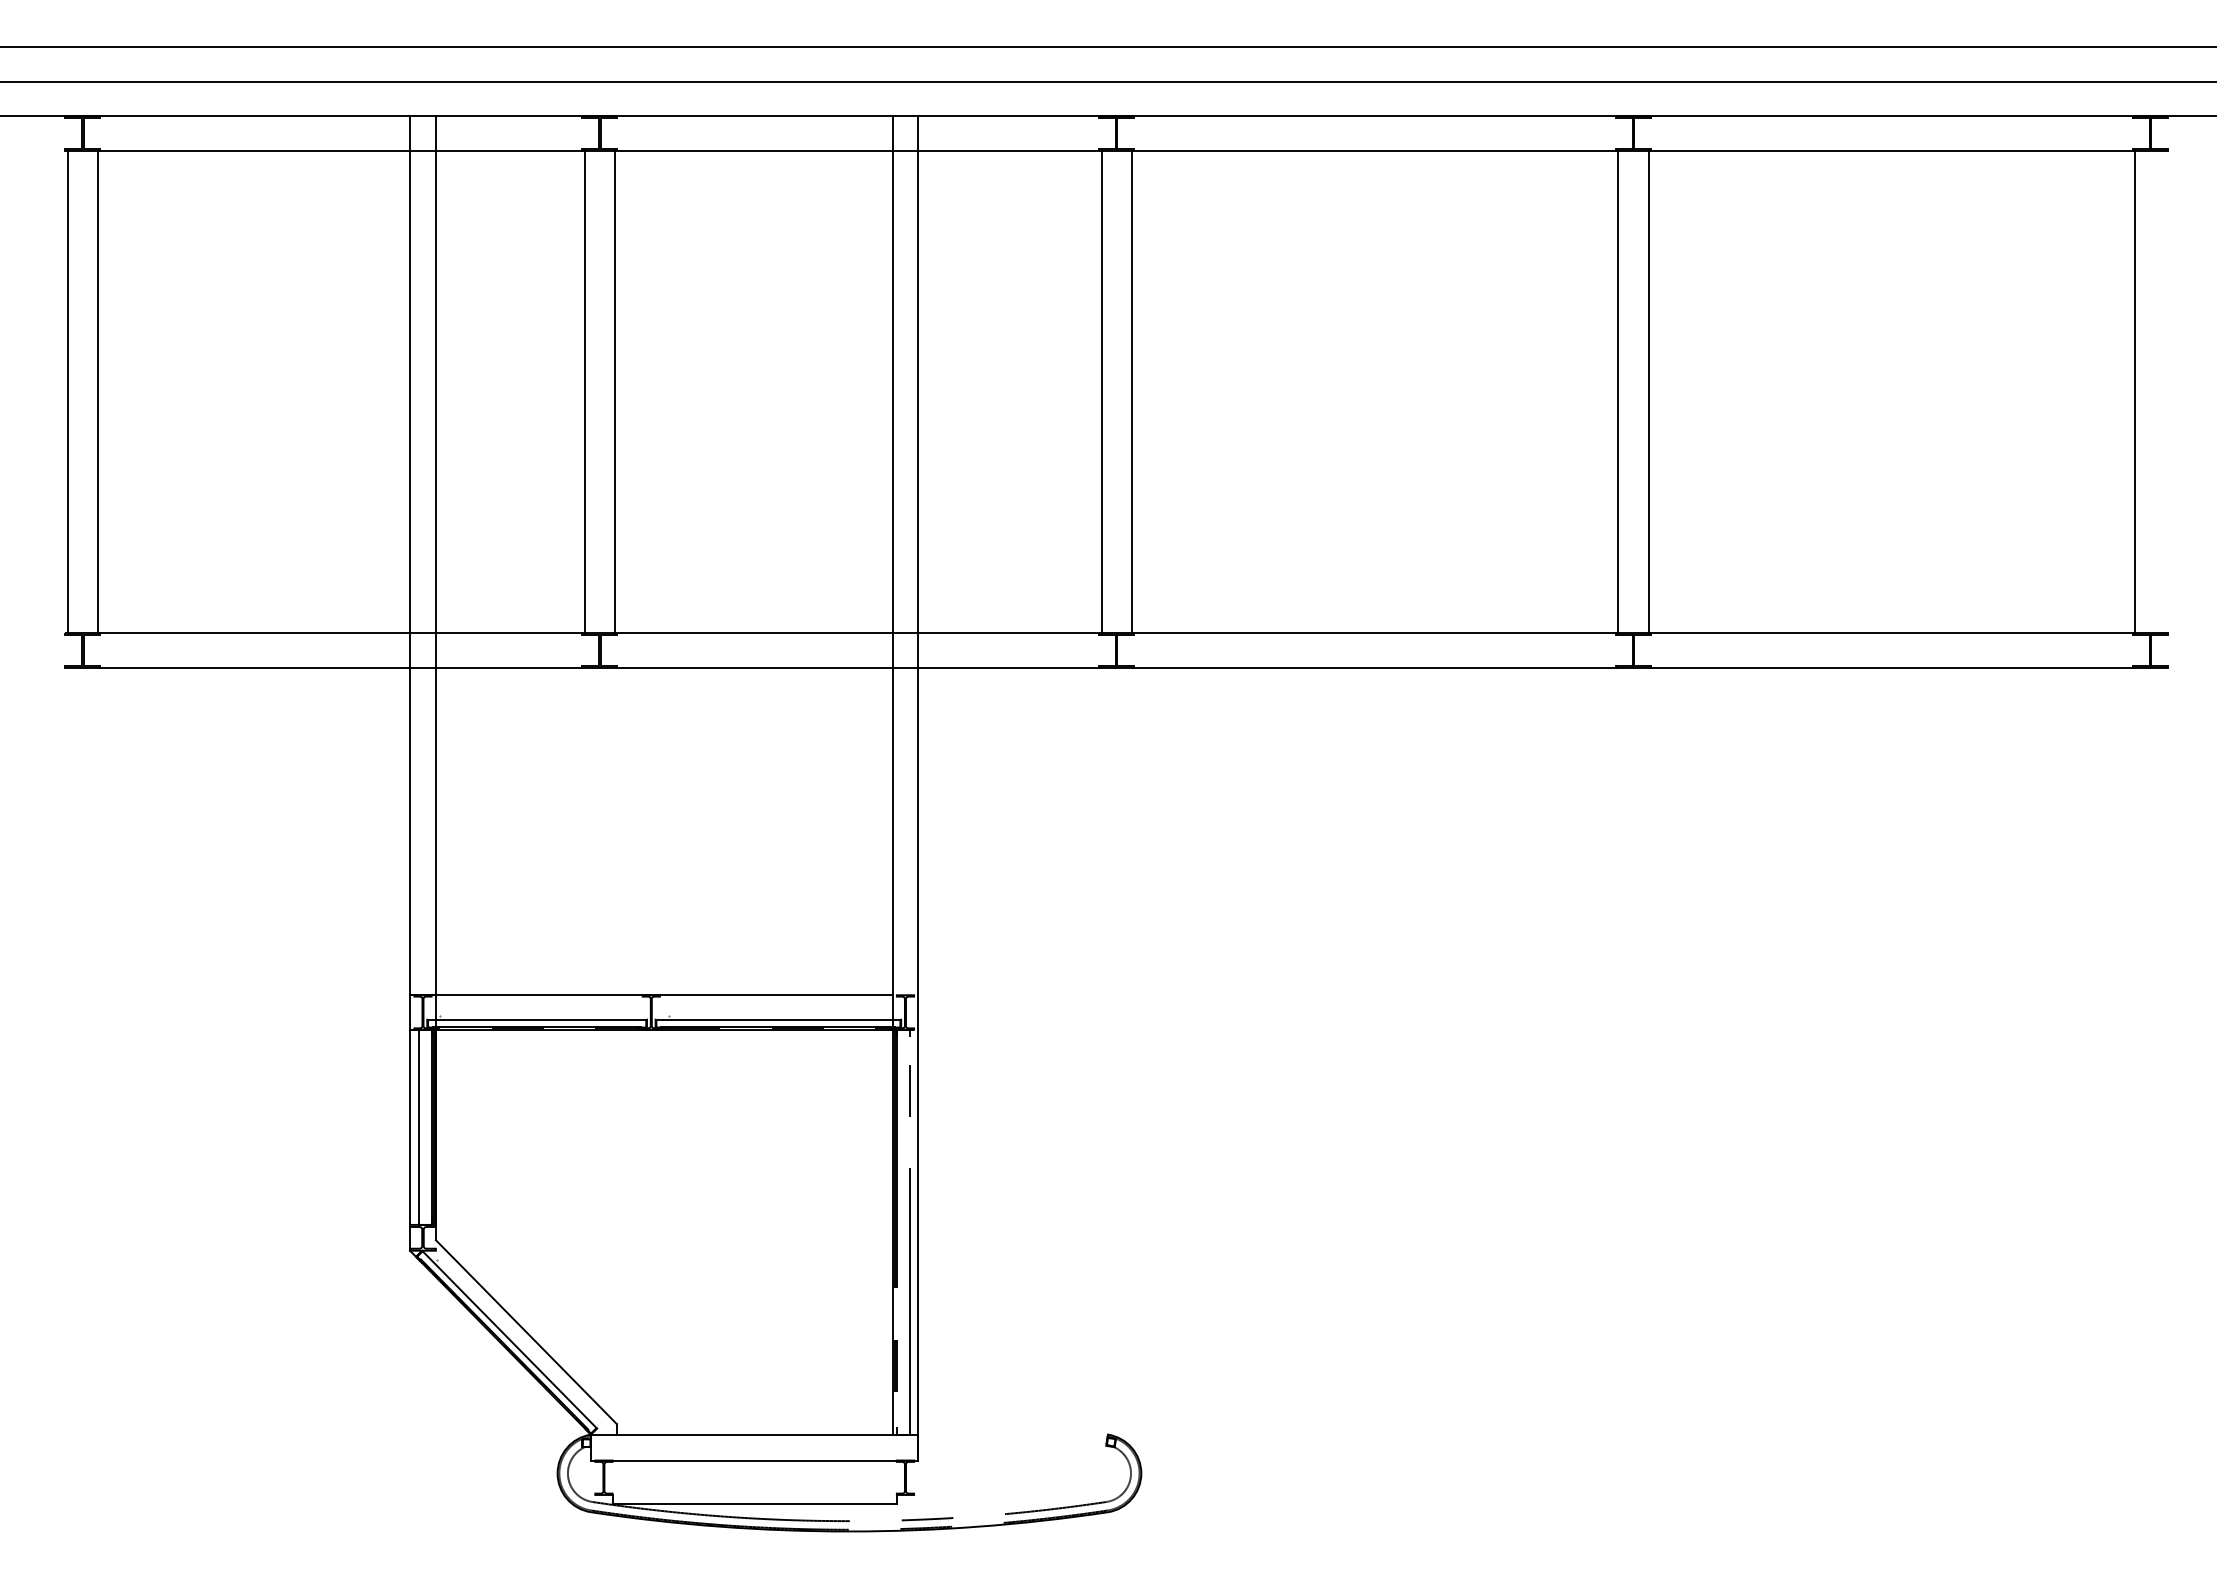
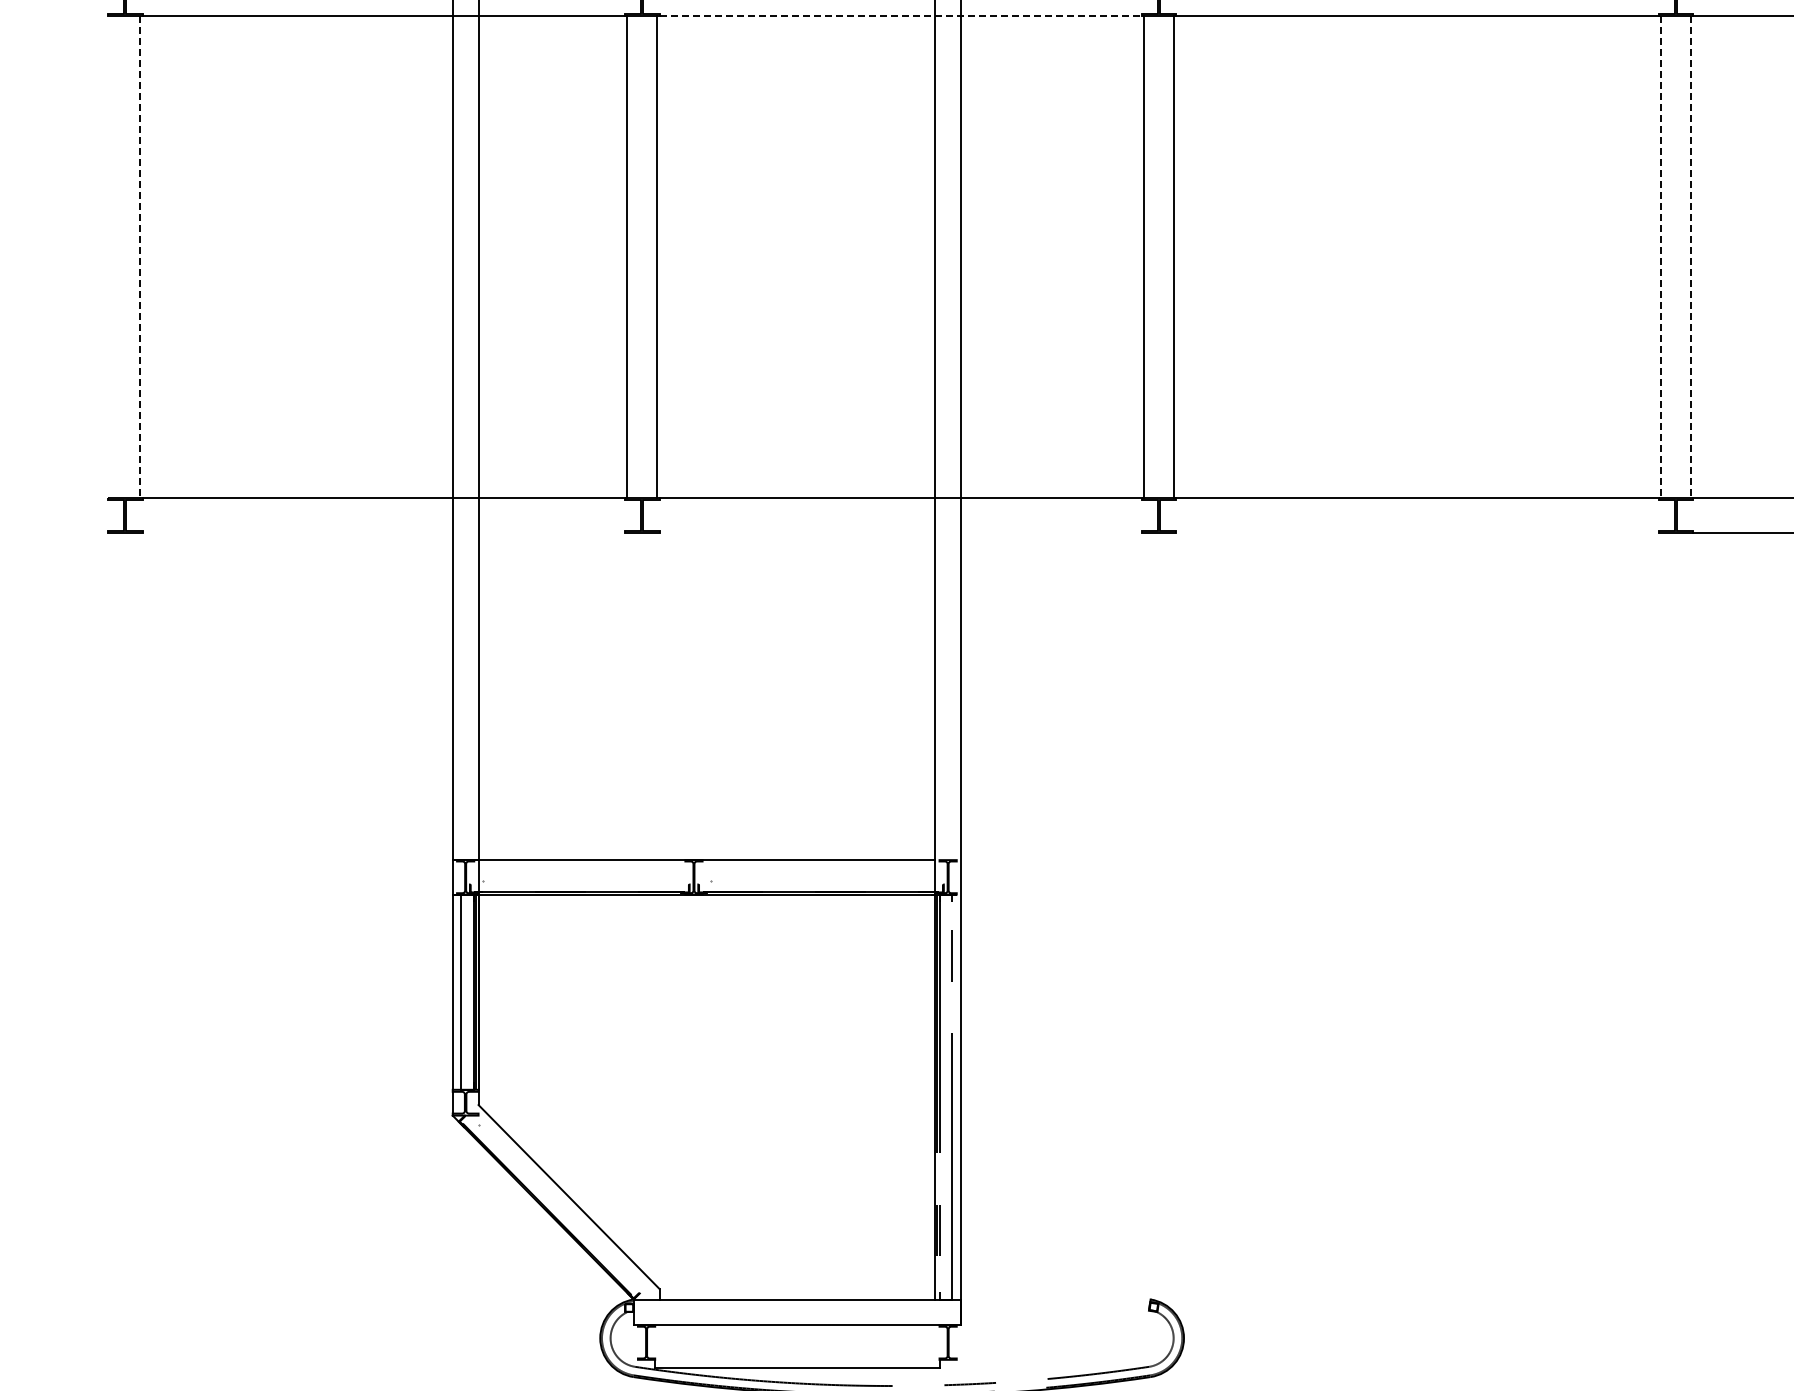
line: (858, 150) -> (901, 15), solid -> dashed
line: (67, 391) -> (110, 256), removed
line: (97, 392) -> (140, 257), solid -> dashed
line: (1618, 392) -> (1661, 257), solid -> dashed
line: (1648, 392) -> (1691, 257), solid -> dashed
line: (340, 667) -> (383, 532), removed
line: (857, 667) -> (900, 532), removed
line: (1374, 667) -> (1417, 532), removed
line: (537, 1019) -> (580, 884), removed
line: (778, 1019) -> (821, 884), removed
line: (509, 1339) -> (552, 1204), removed

